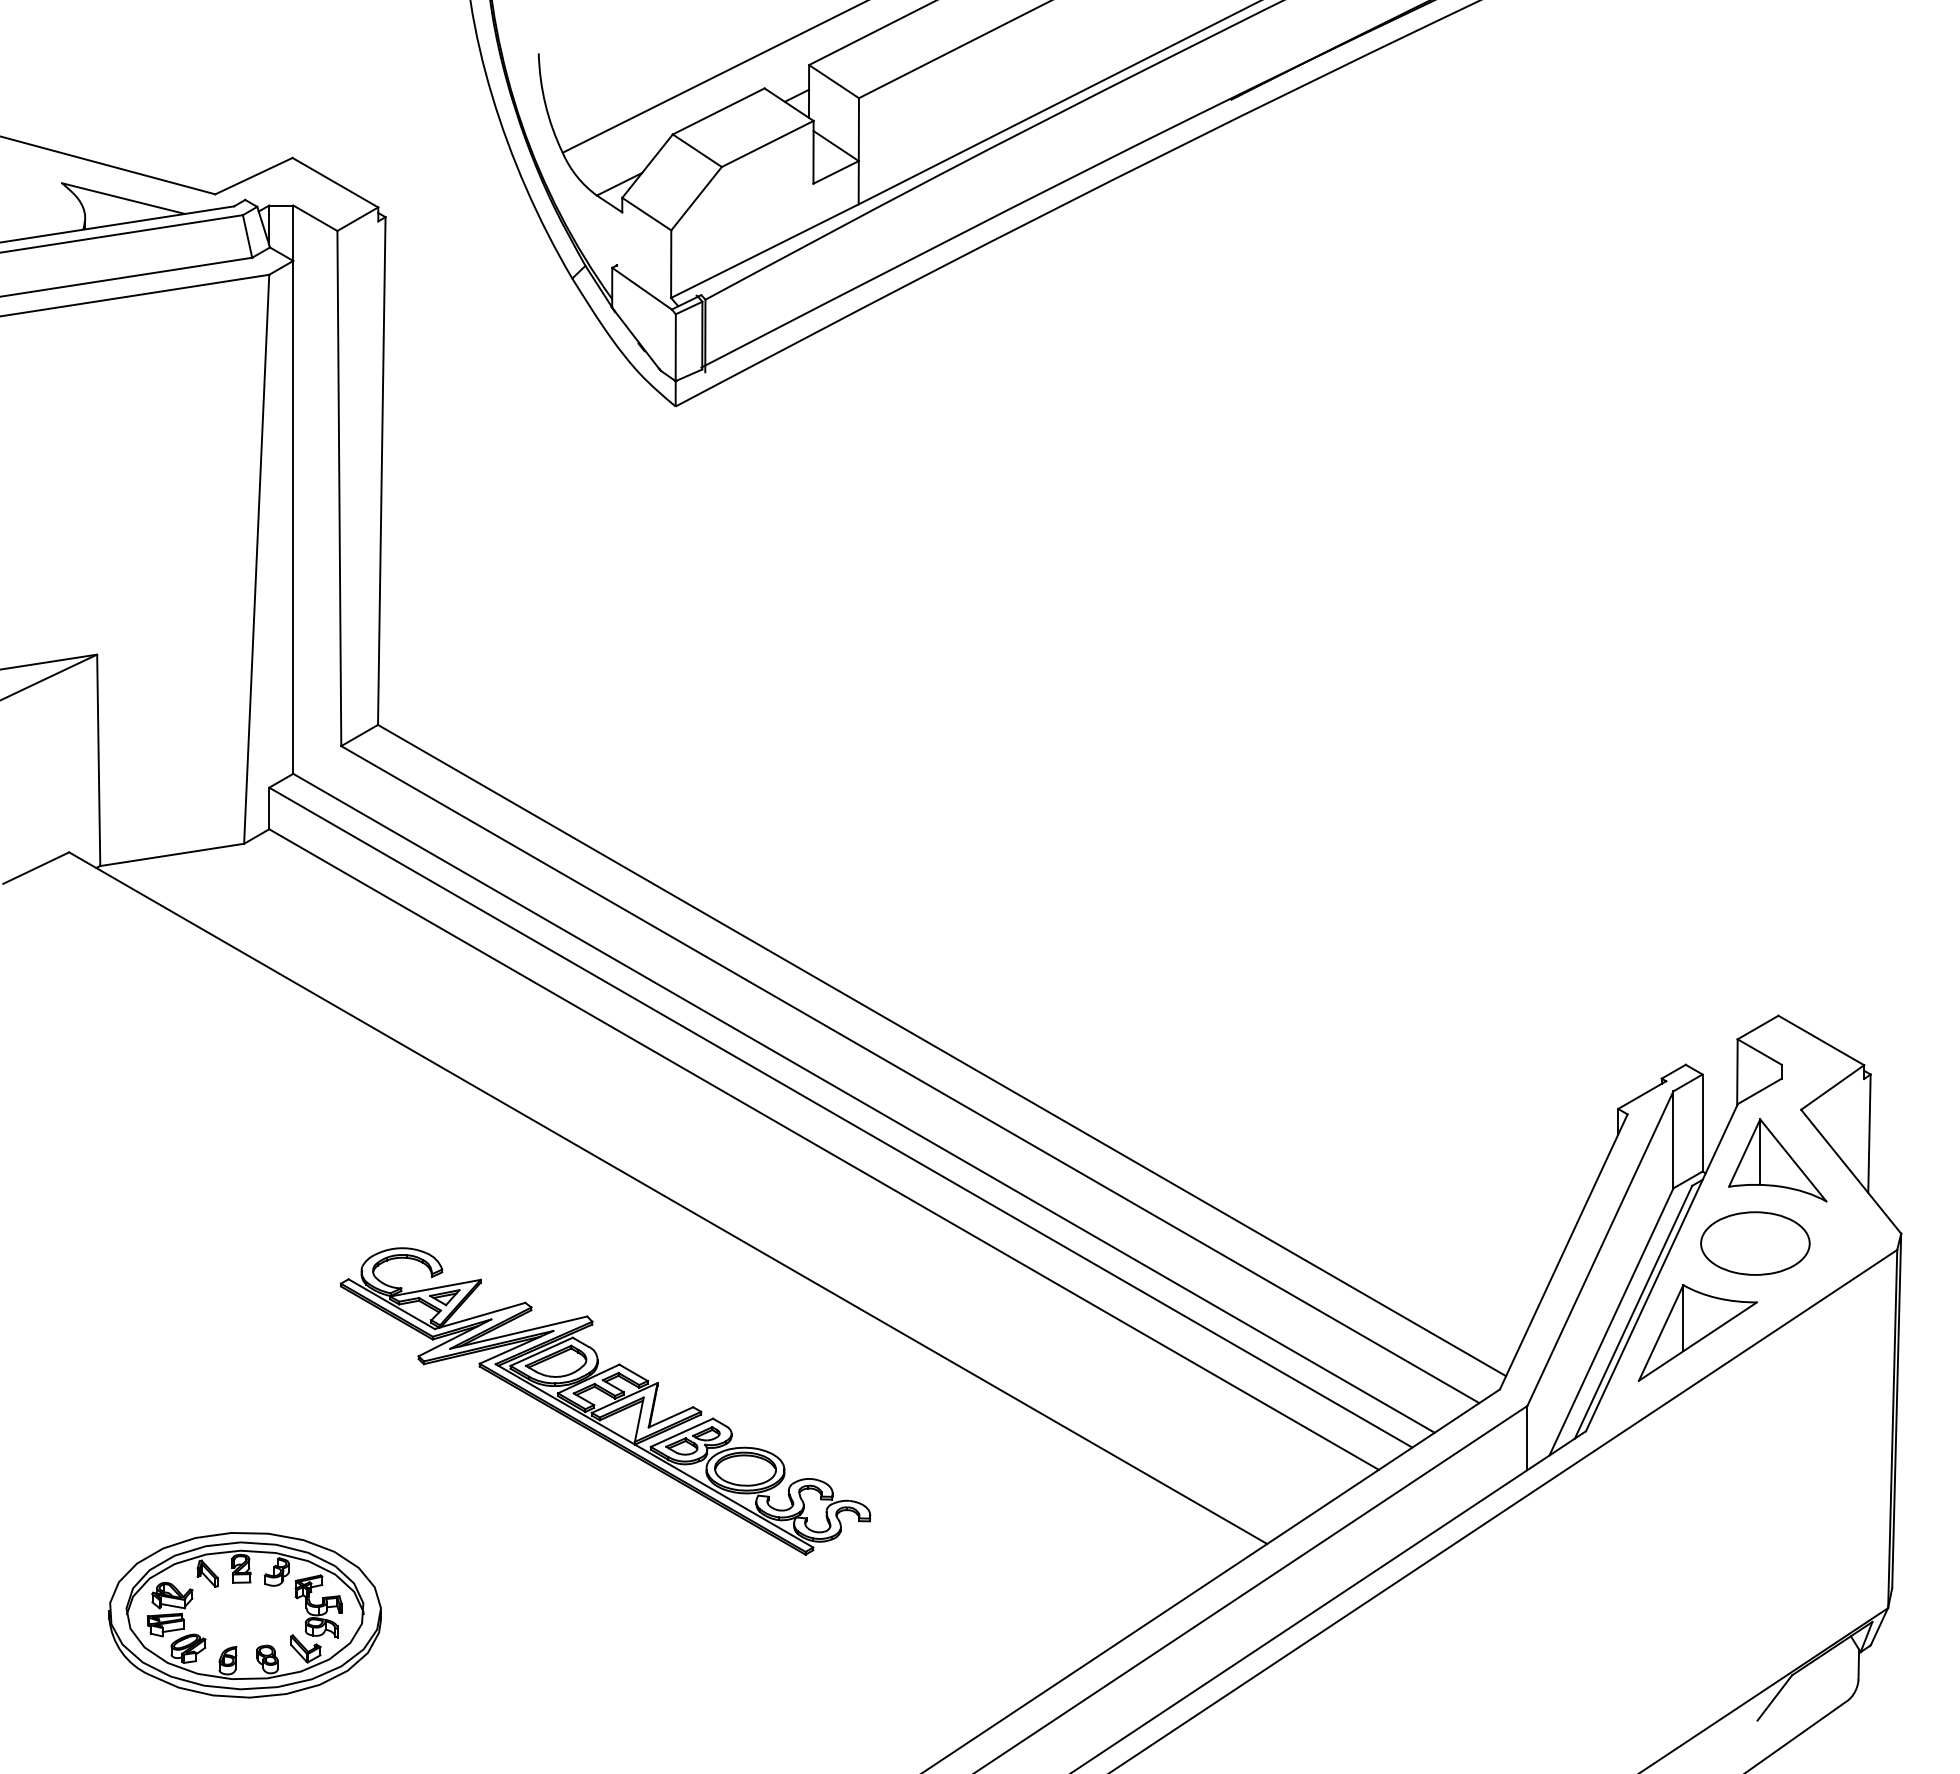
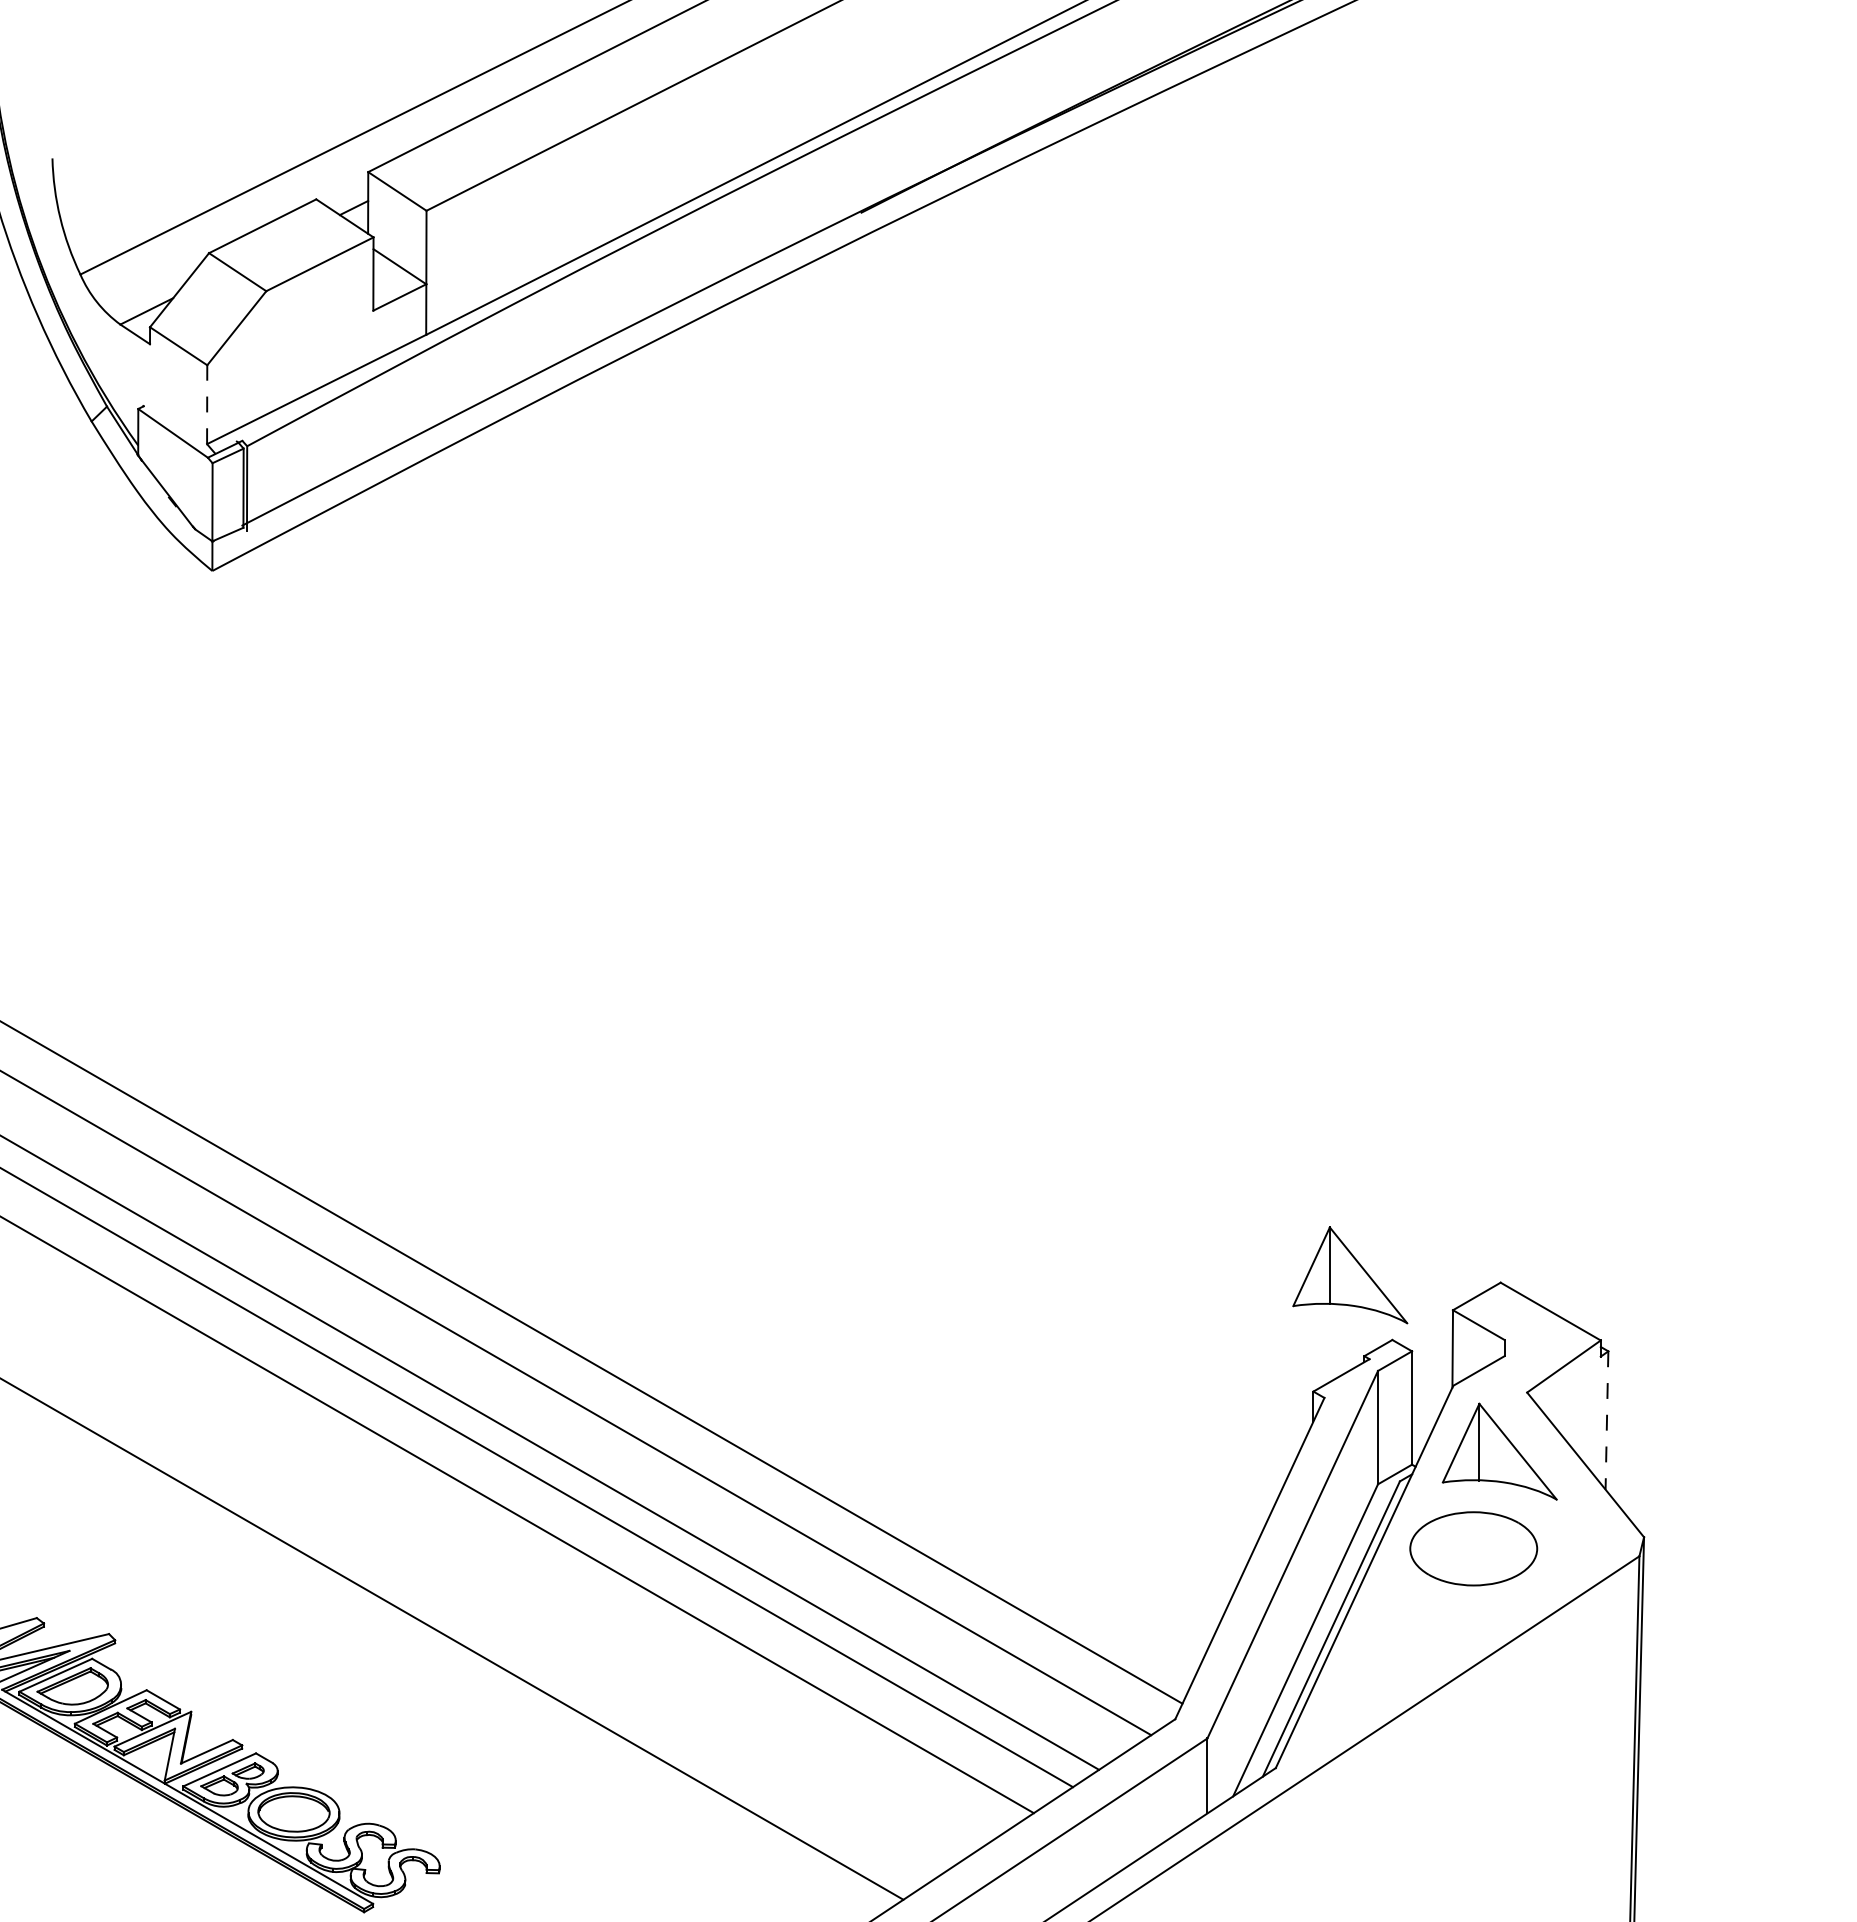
line: (671, 264) -> (207, 405), solid -> dashed
part: (1649, 1009) -> (1350, 1275), added
line: (1869, 1134) -> (1607, 1421), solid -> dashed
part: (1697, 1332) -> (1406, 1652), removed

